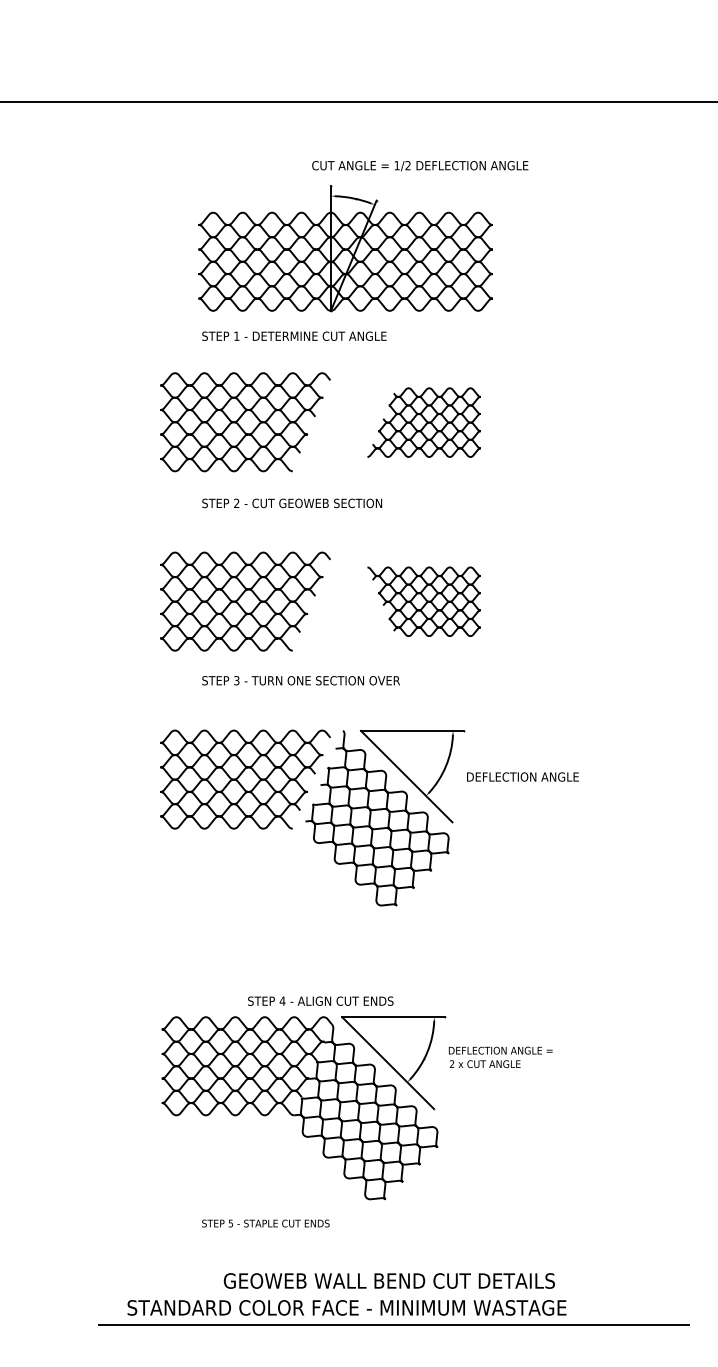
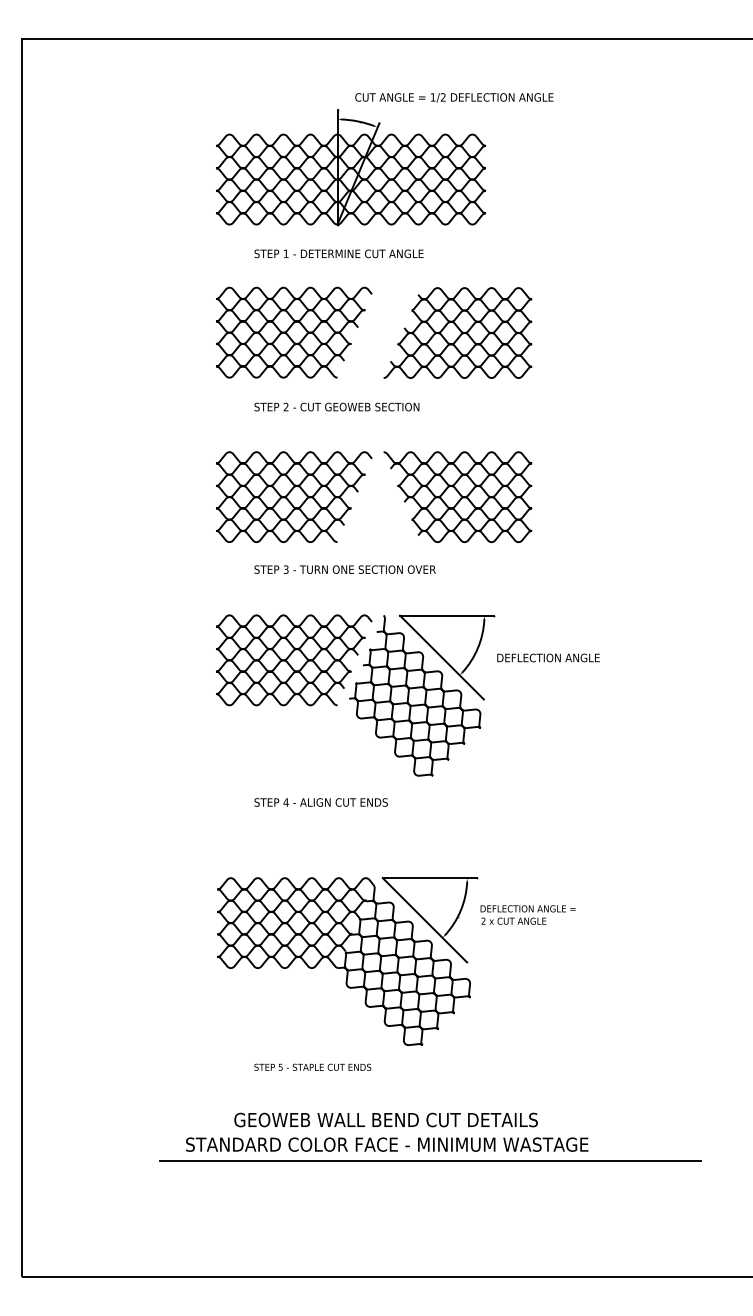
part: (345, 248) -> (350, 167), moved
part: (423, 422) -> (457, 332), size x1.43
part: (423, 602) -> (457, 497), size x1.43
text: (320, 1001) -> (320, 802), moved
text: (388, 1280) -> (385, 1119), moved

